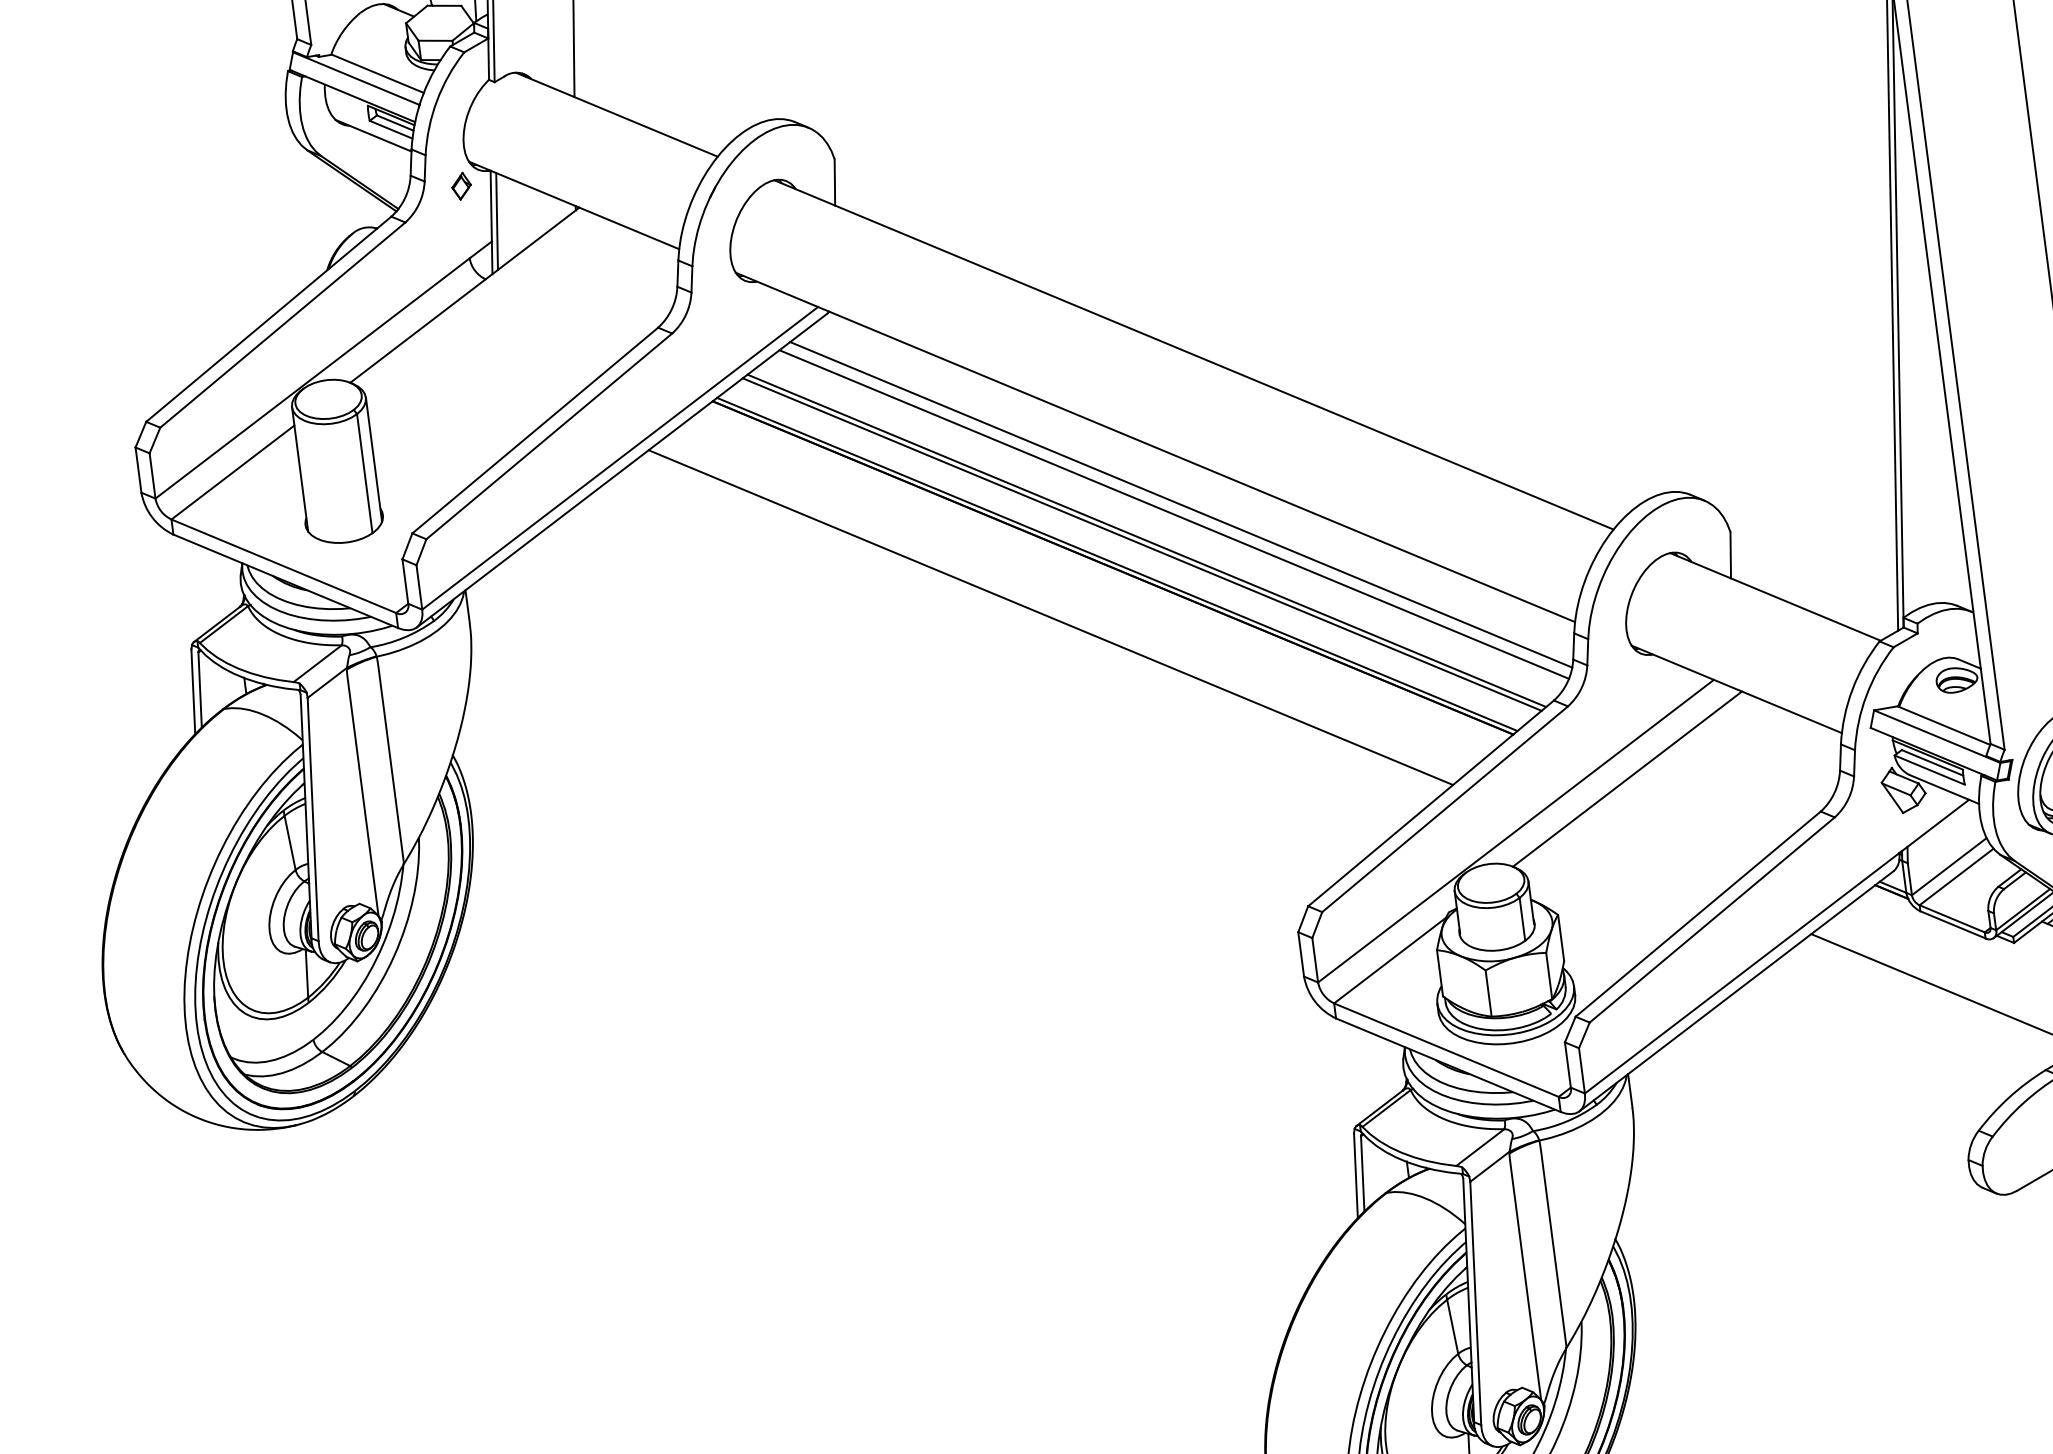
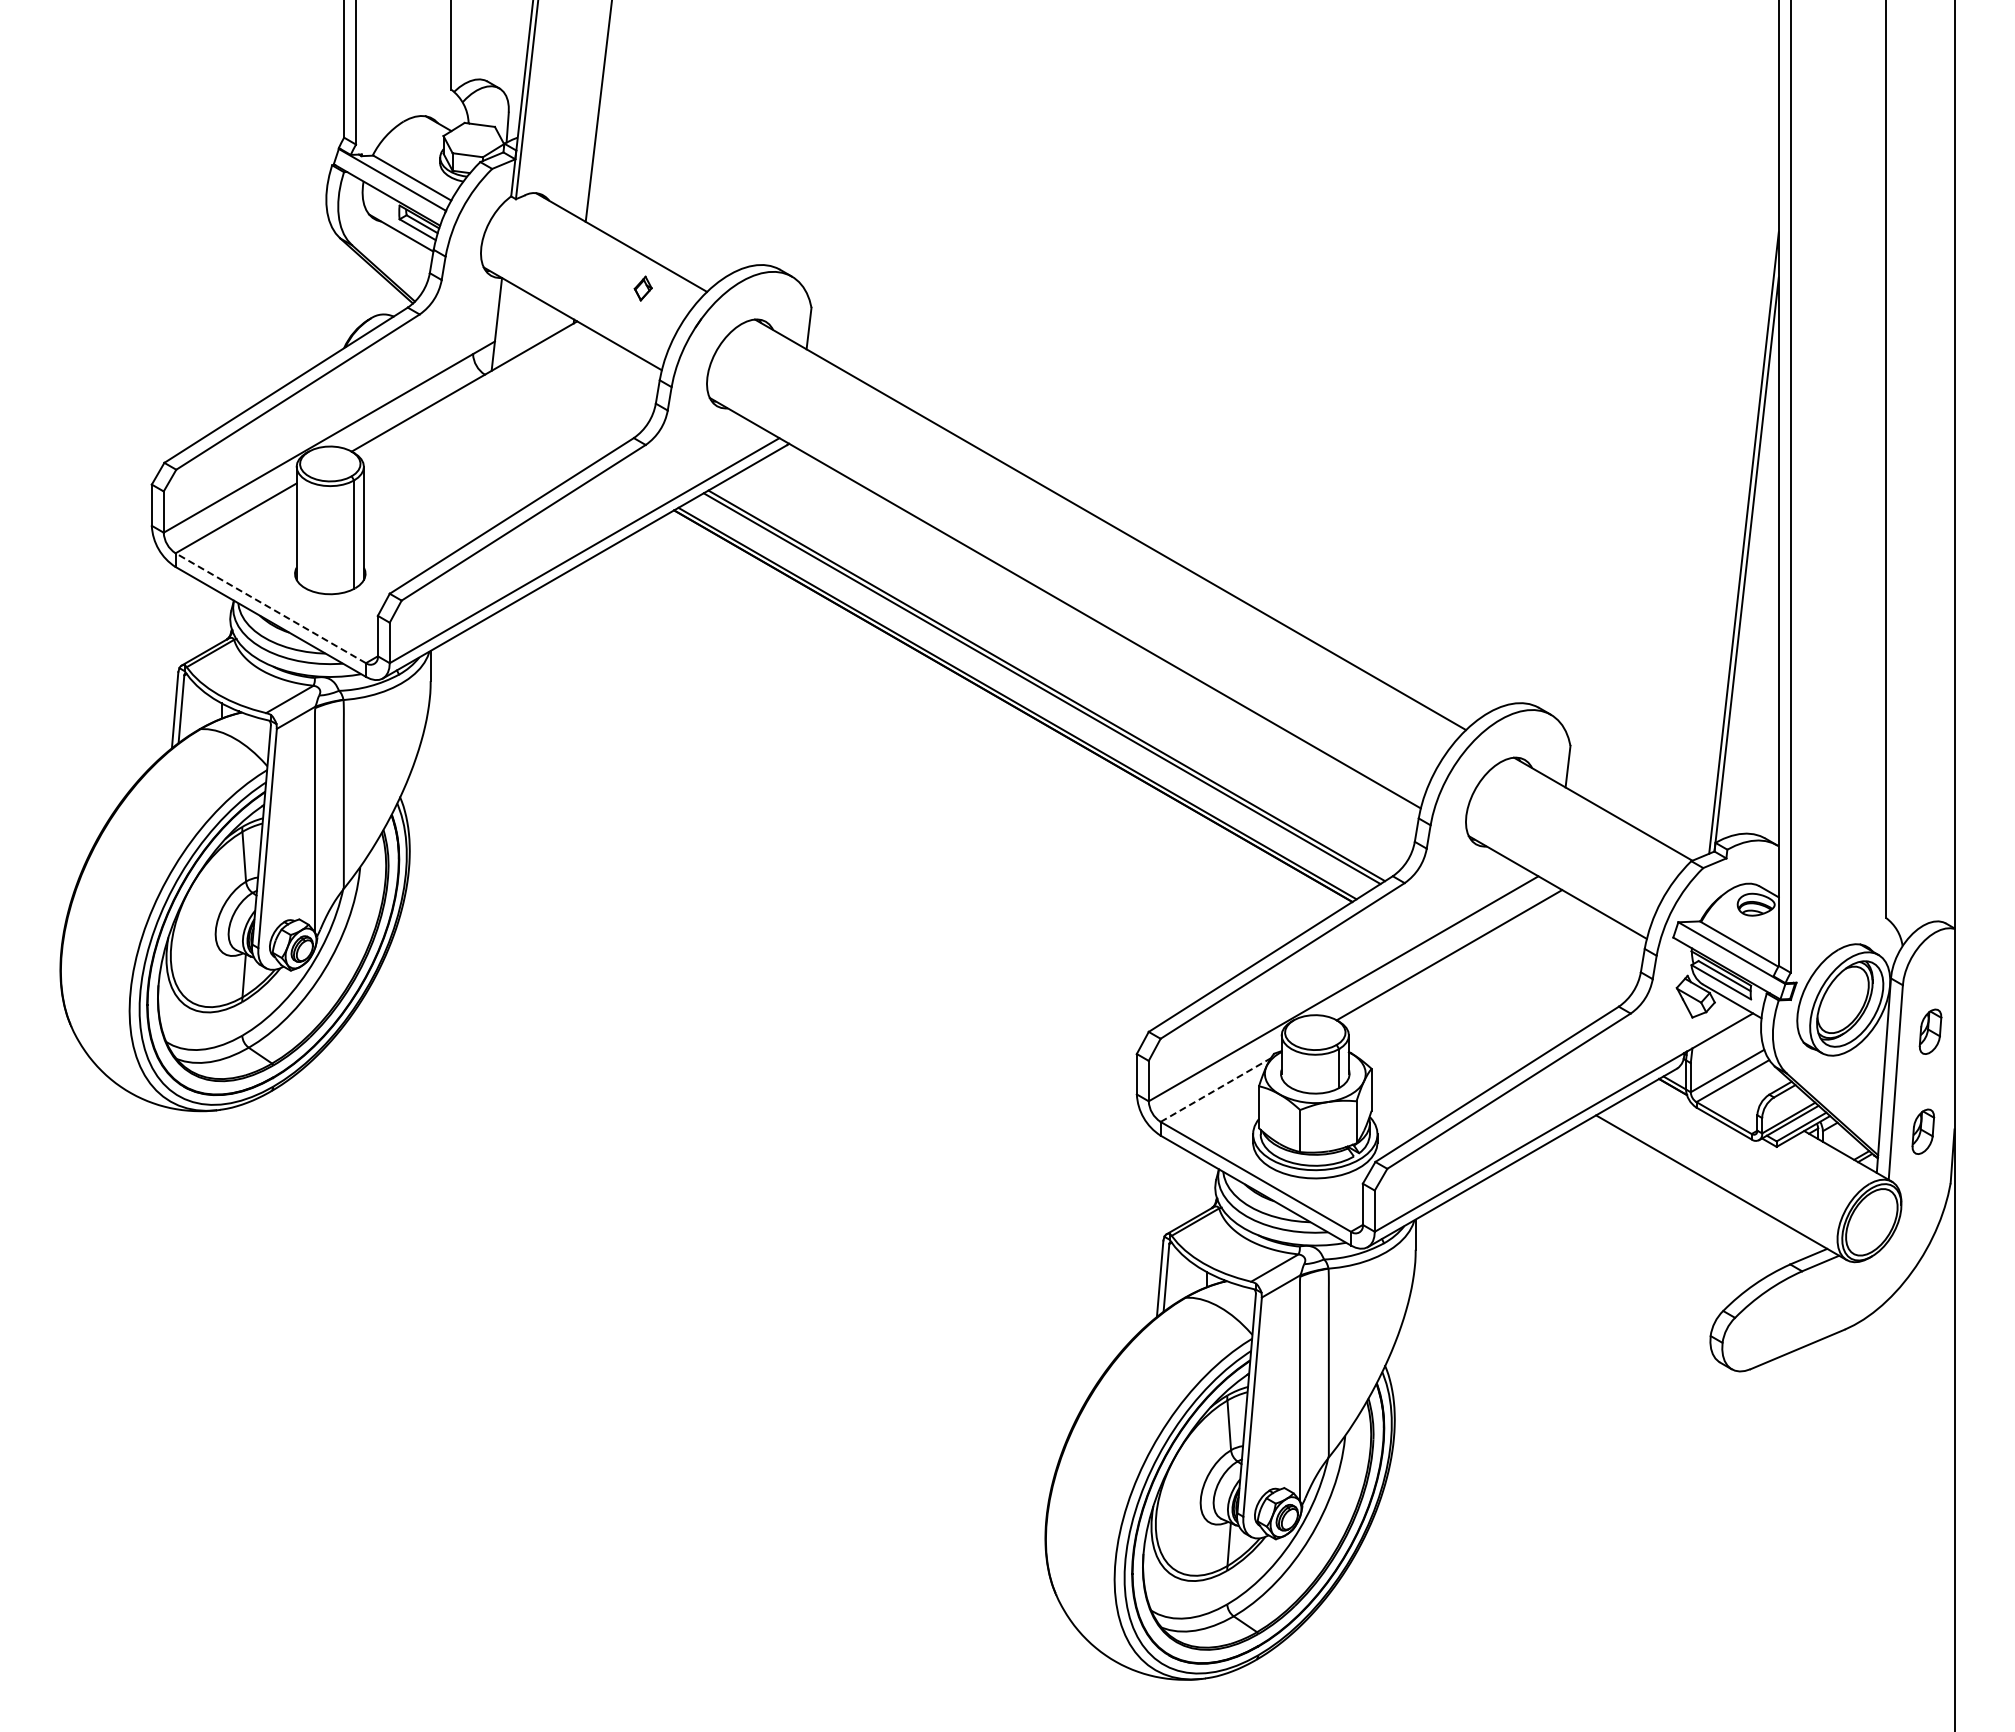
part: (460, 186) -> (642, 288), moved
line: (496, 220) -> (501, 323), removed
line: (1180, 504) -> (1081, 657), removed
line: (1173, 514) -> (1073, 665), removed
line: (283, 566) -> (270, 608), solid -> dashed
line: (1050, 617) -> (951, 743), removed
line: (1389, 961) -> (1215, 1090), solid -> dashed

